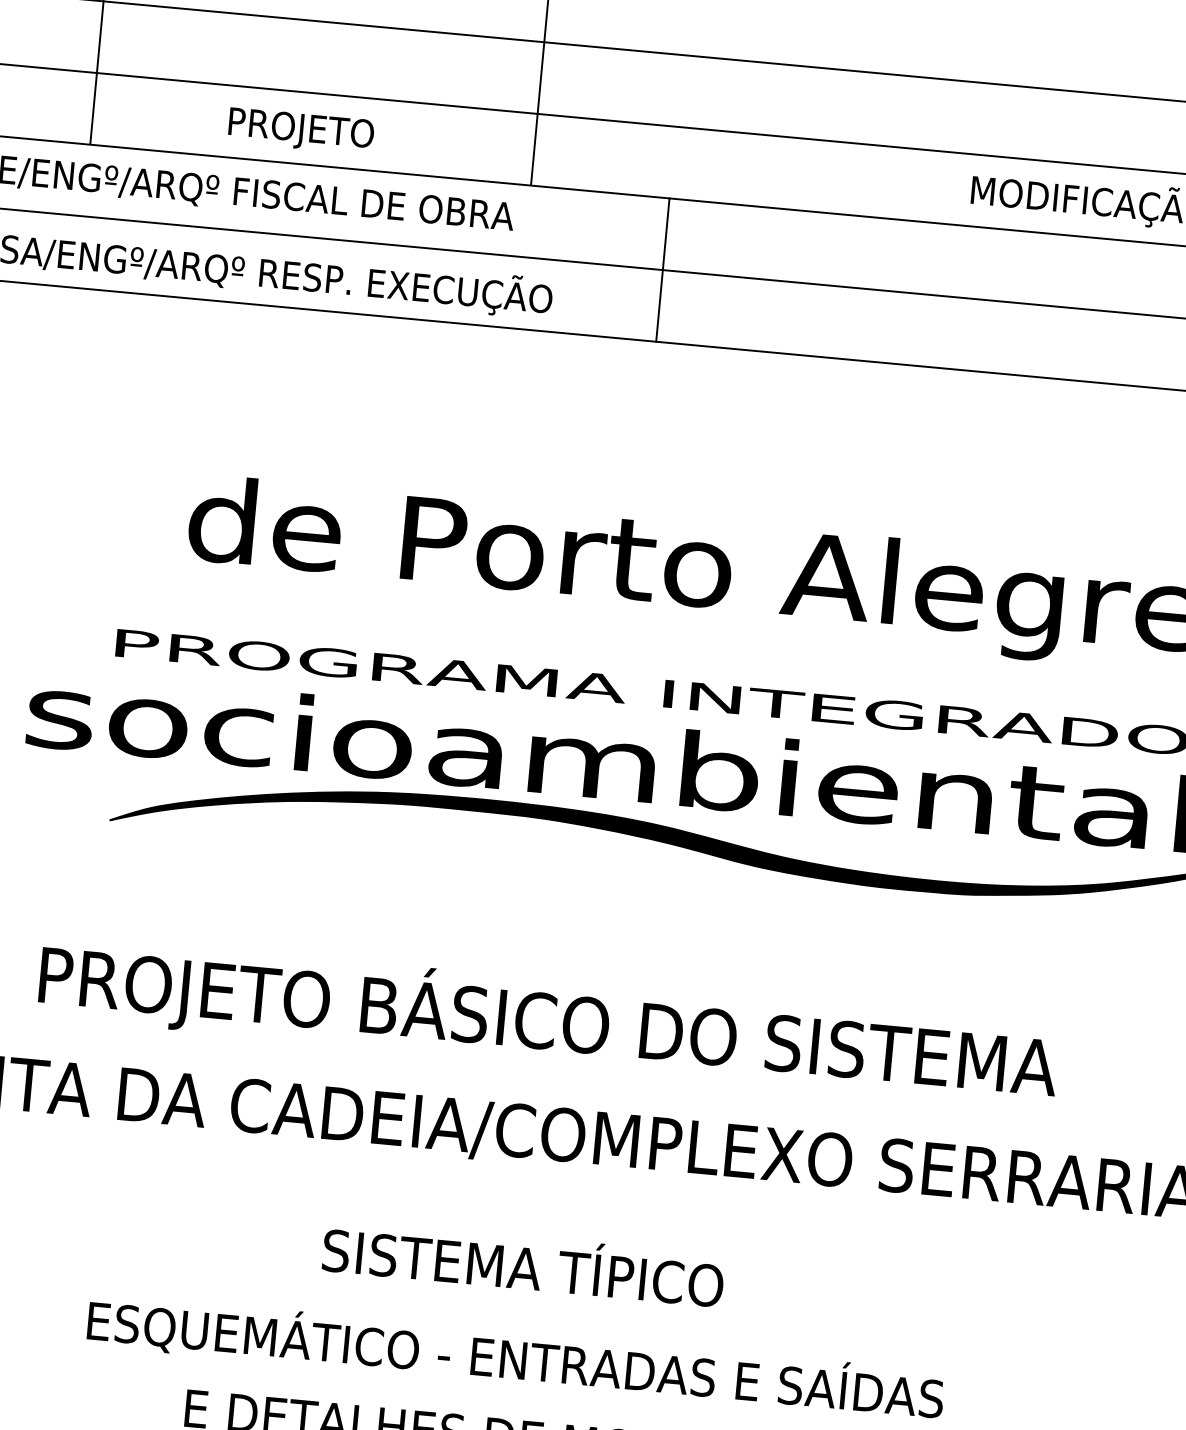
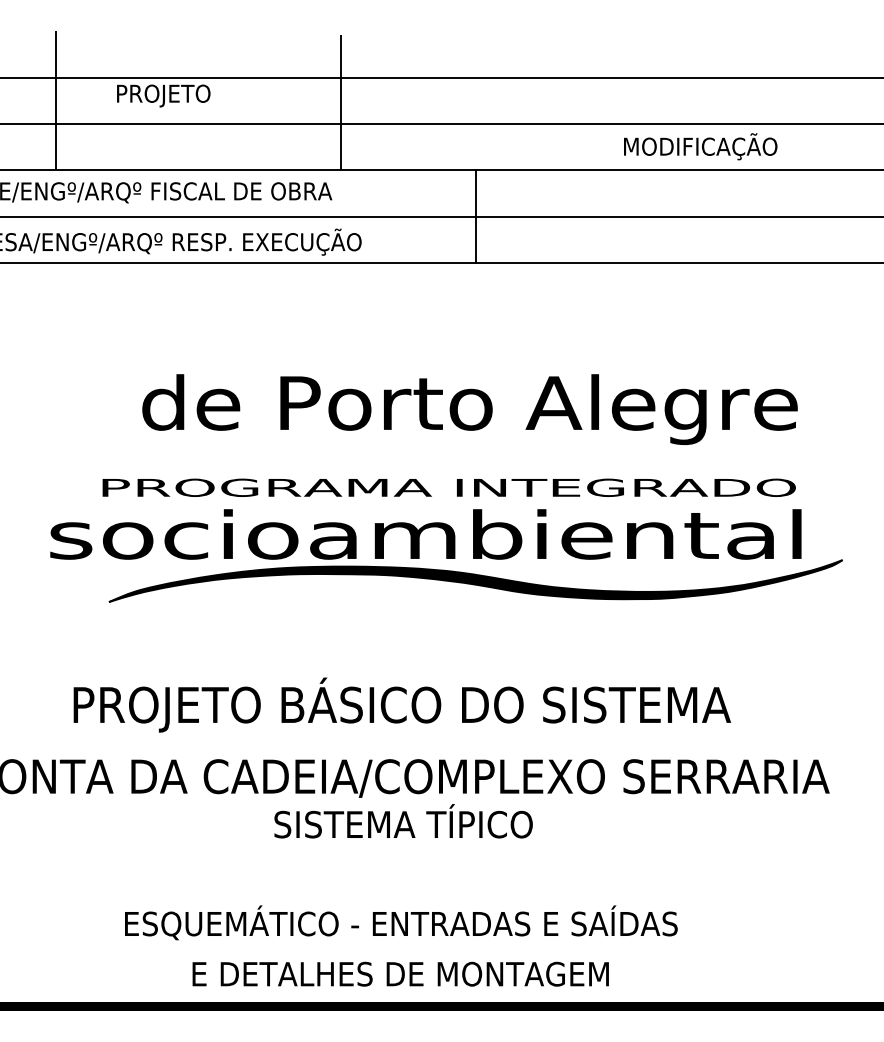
text: (300, 130) -> (163, 95), moved
line: (662, 270) -> (475, 216), moved
text: (523, 1263) -> (403, 821), moved

